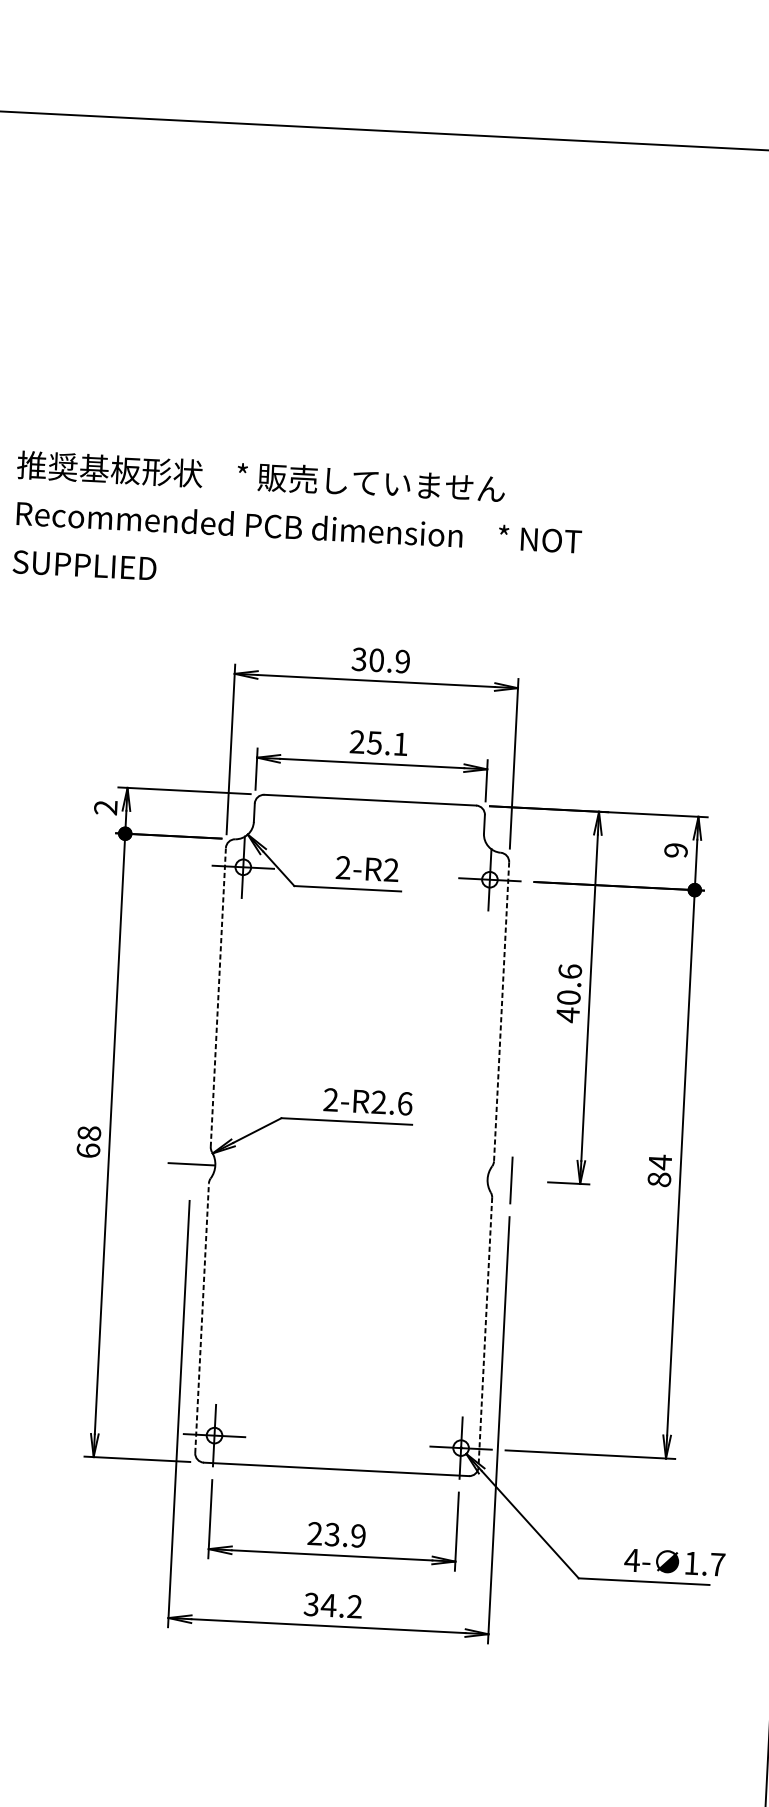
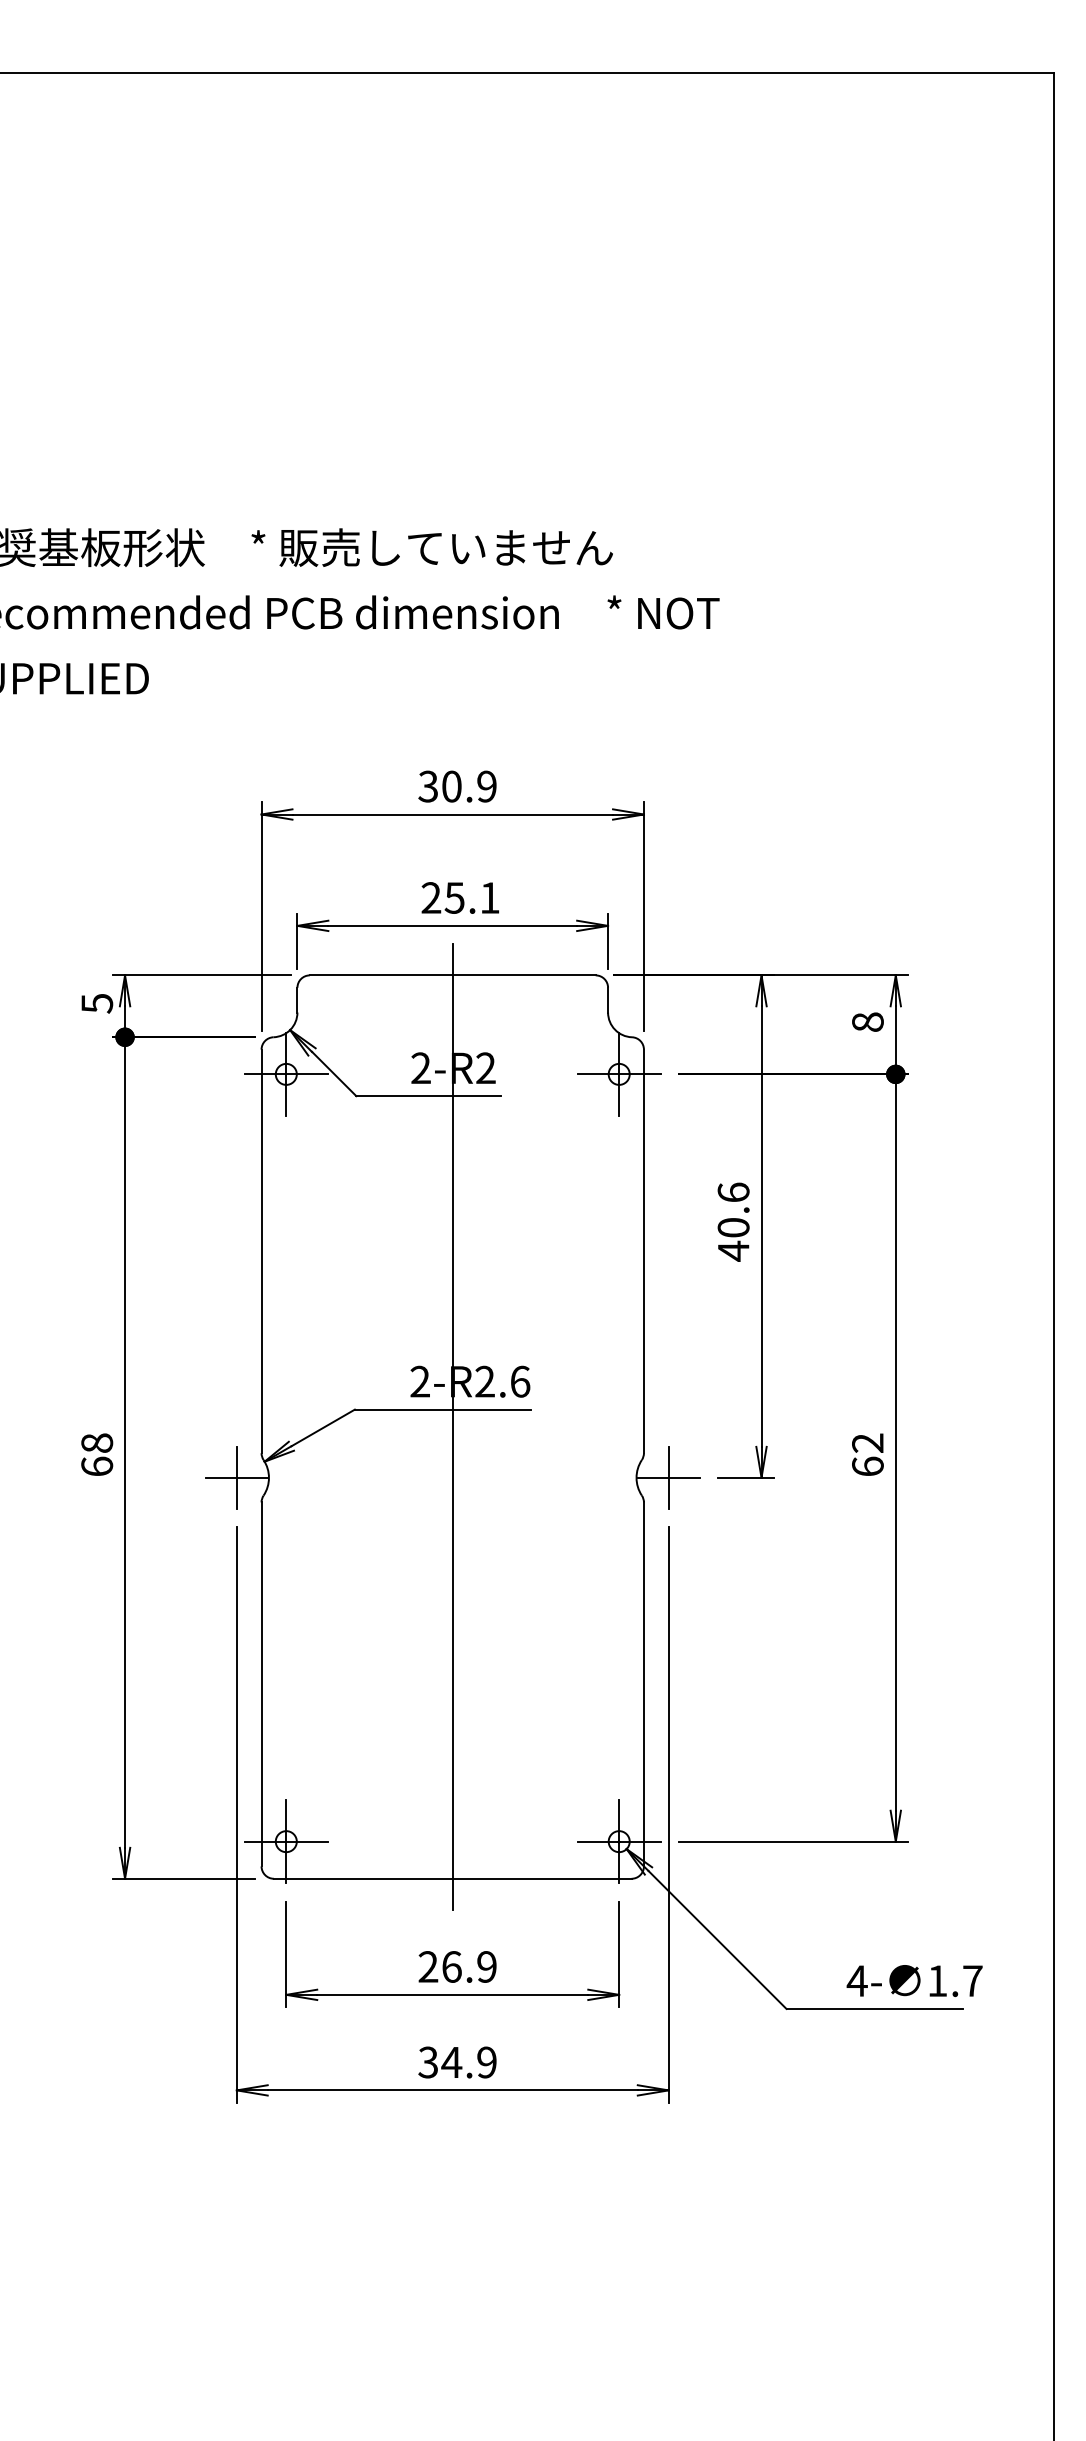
text: (106, 807) -> (97, 1003), 2 -> 5
text: (675, 849) -> (867, 1021), 9 -> 8
line: (218, 997) -> (261, 1251), dashed -> solid
line: (501, 1011) -> (643, 1251), dashed -> solid
line: (353, 1134) -> (452, 1426), added
line: (191, 1164) -> (236, 1477), added
text: (659, 1170) -> (867, 1454), 84 -> 62
line: (511, 1180) -> (668, 1477), added
line: (202, 1318) -> (261, 1684), dashed -> solid
line: (485, 1332) -> (643, 1684), dashed -> solid
text: (332, 1534) -> (451, 1966), 23.9 -> 26.9
text: (354, 1606) -> (486, 2062), 34.2 -> 34.9

